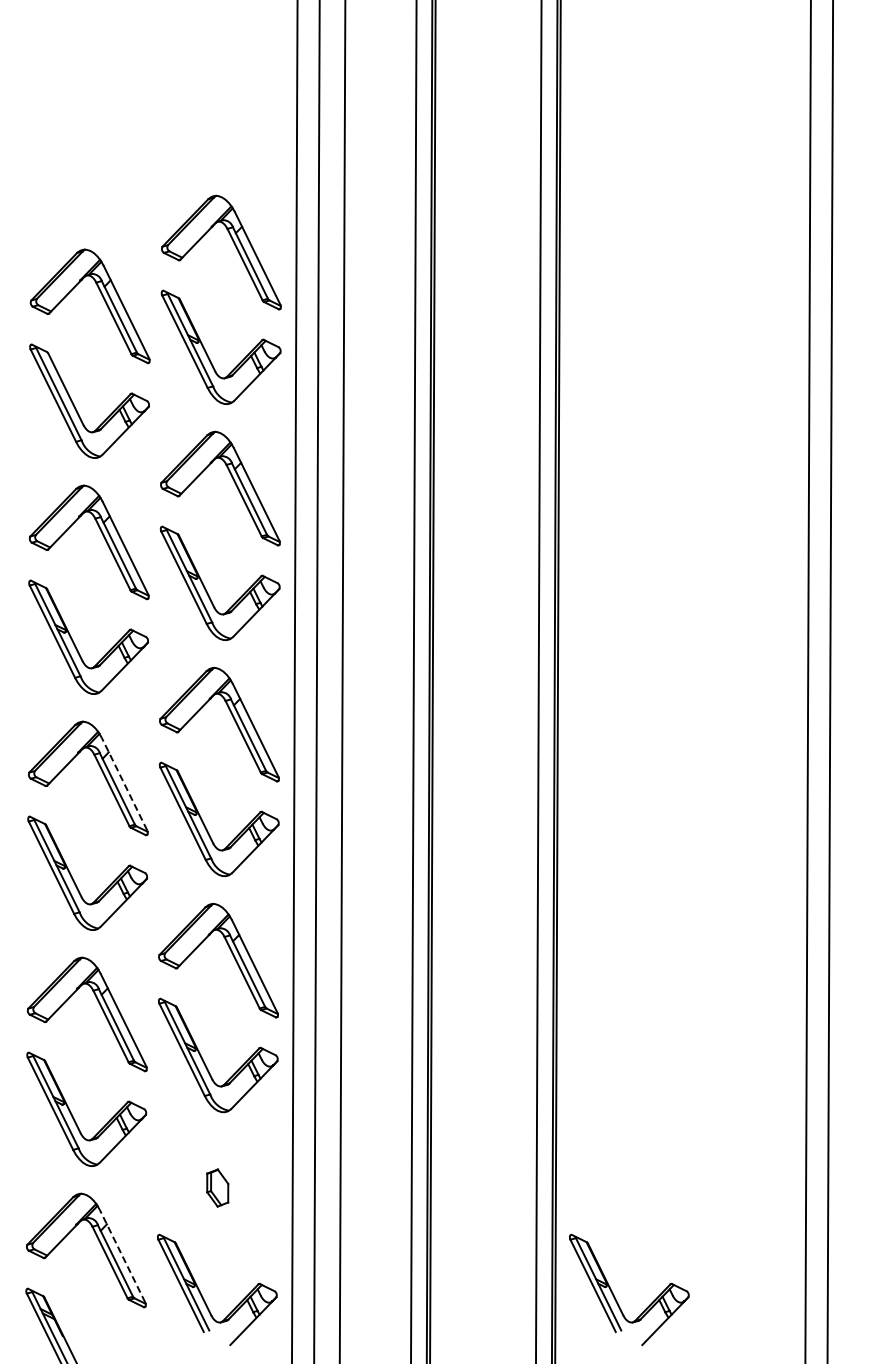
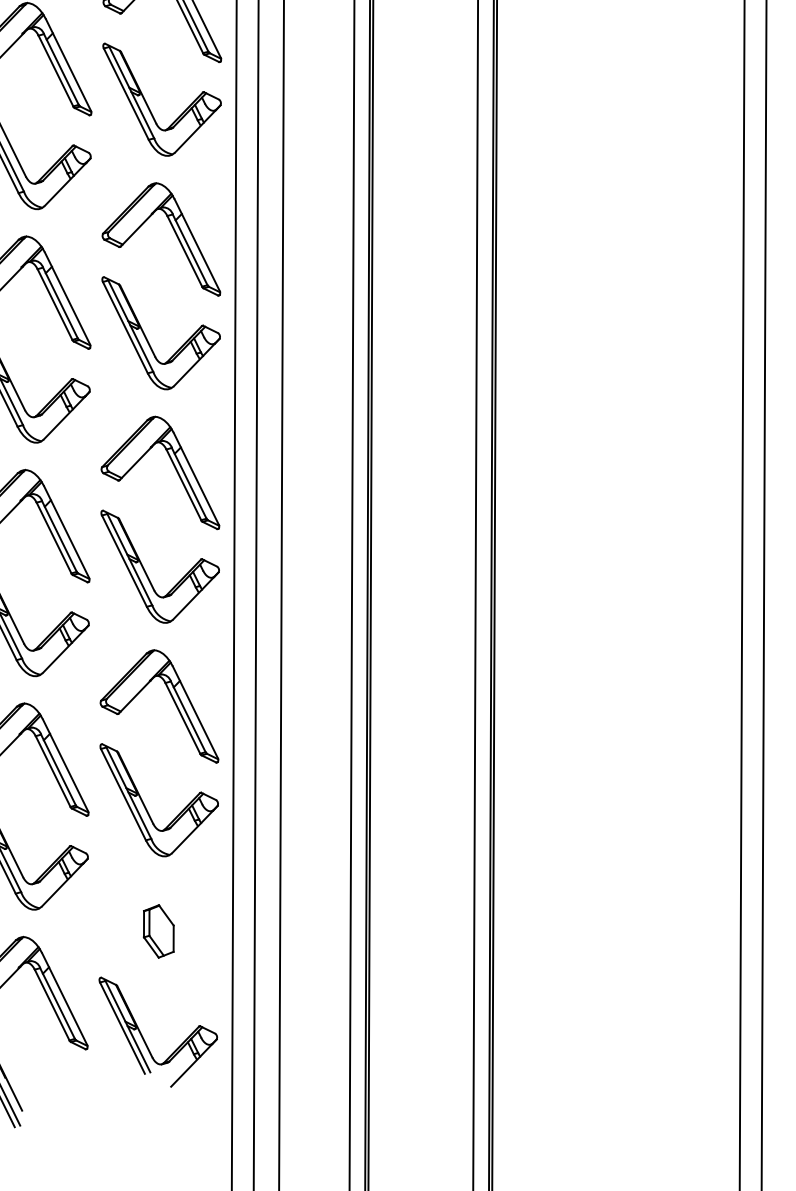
line: (124, 783) -> (66, 531), dashed -> solid
part: (217, 1187) -> (158, 930), size x1.43
line: (122, 1255) -> (64, 998), dashed -> solid
part: (615, 1297) -> (552, 1039), removed

